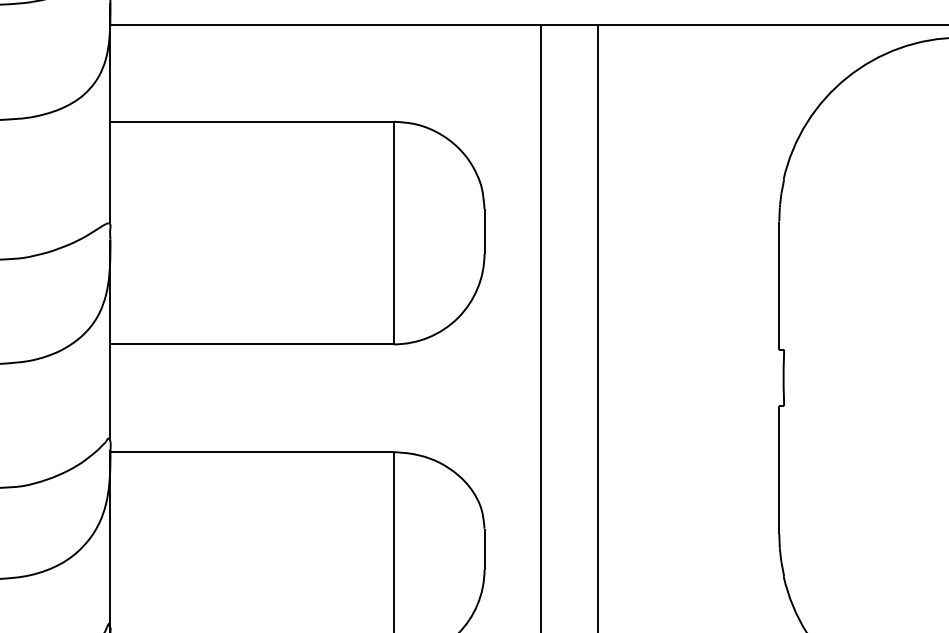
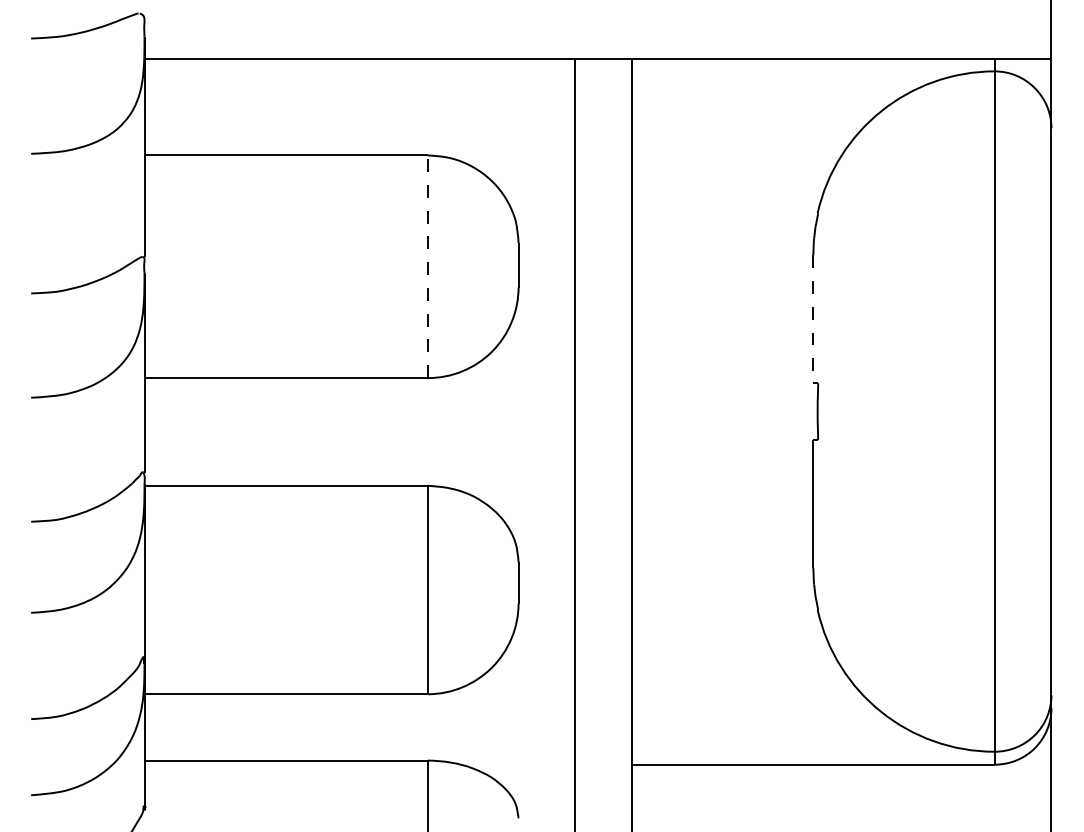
line: (393, 232) -> (427, 266), solid -> dashed
line: (779, 285) -> (813, 319), solid -> dashed

